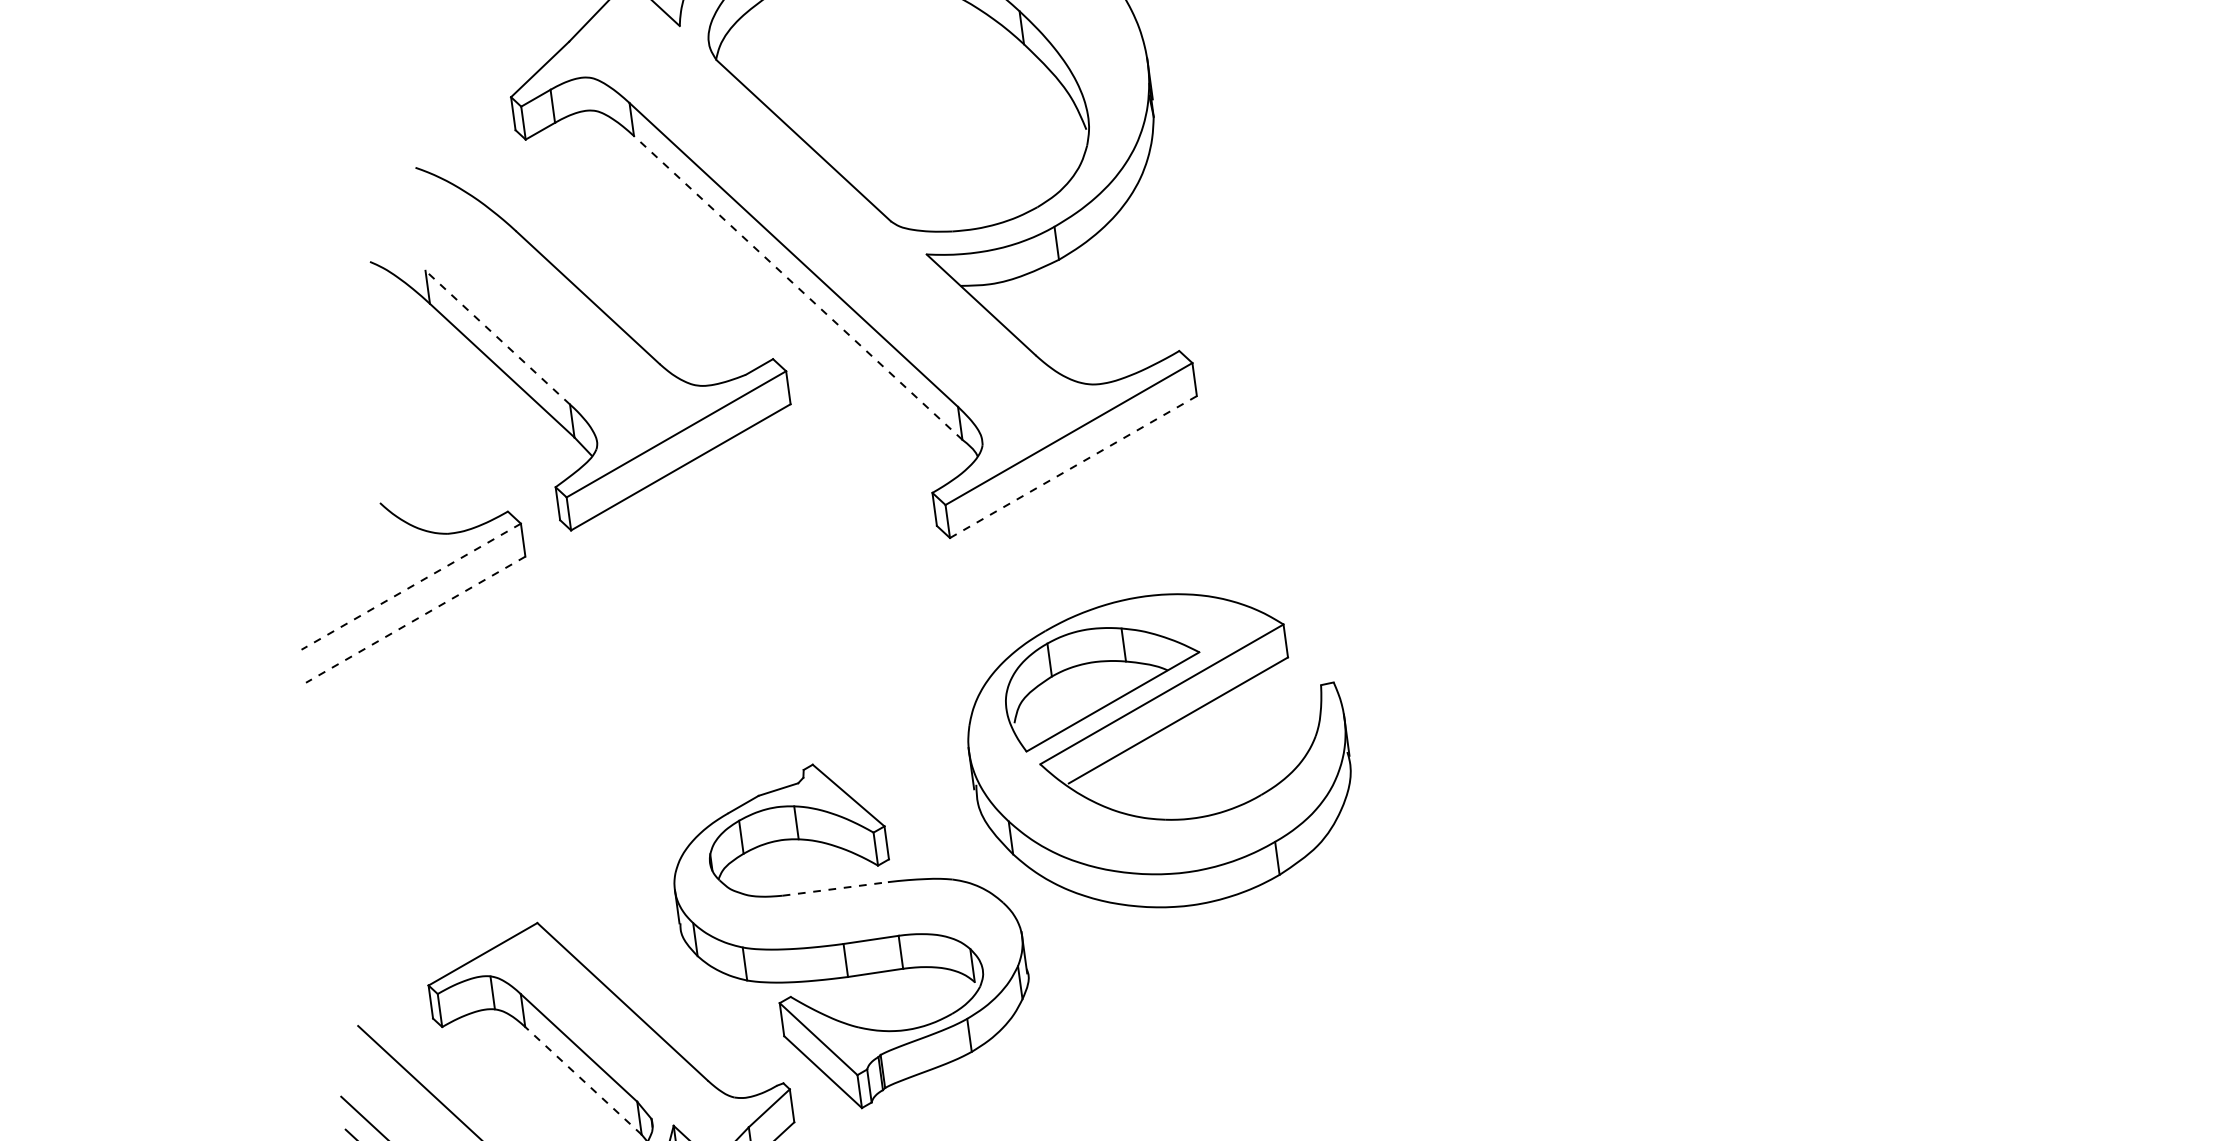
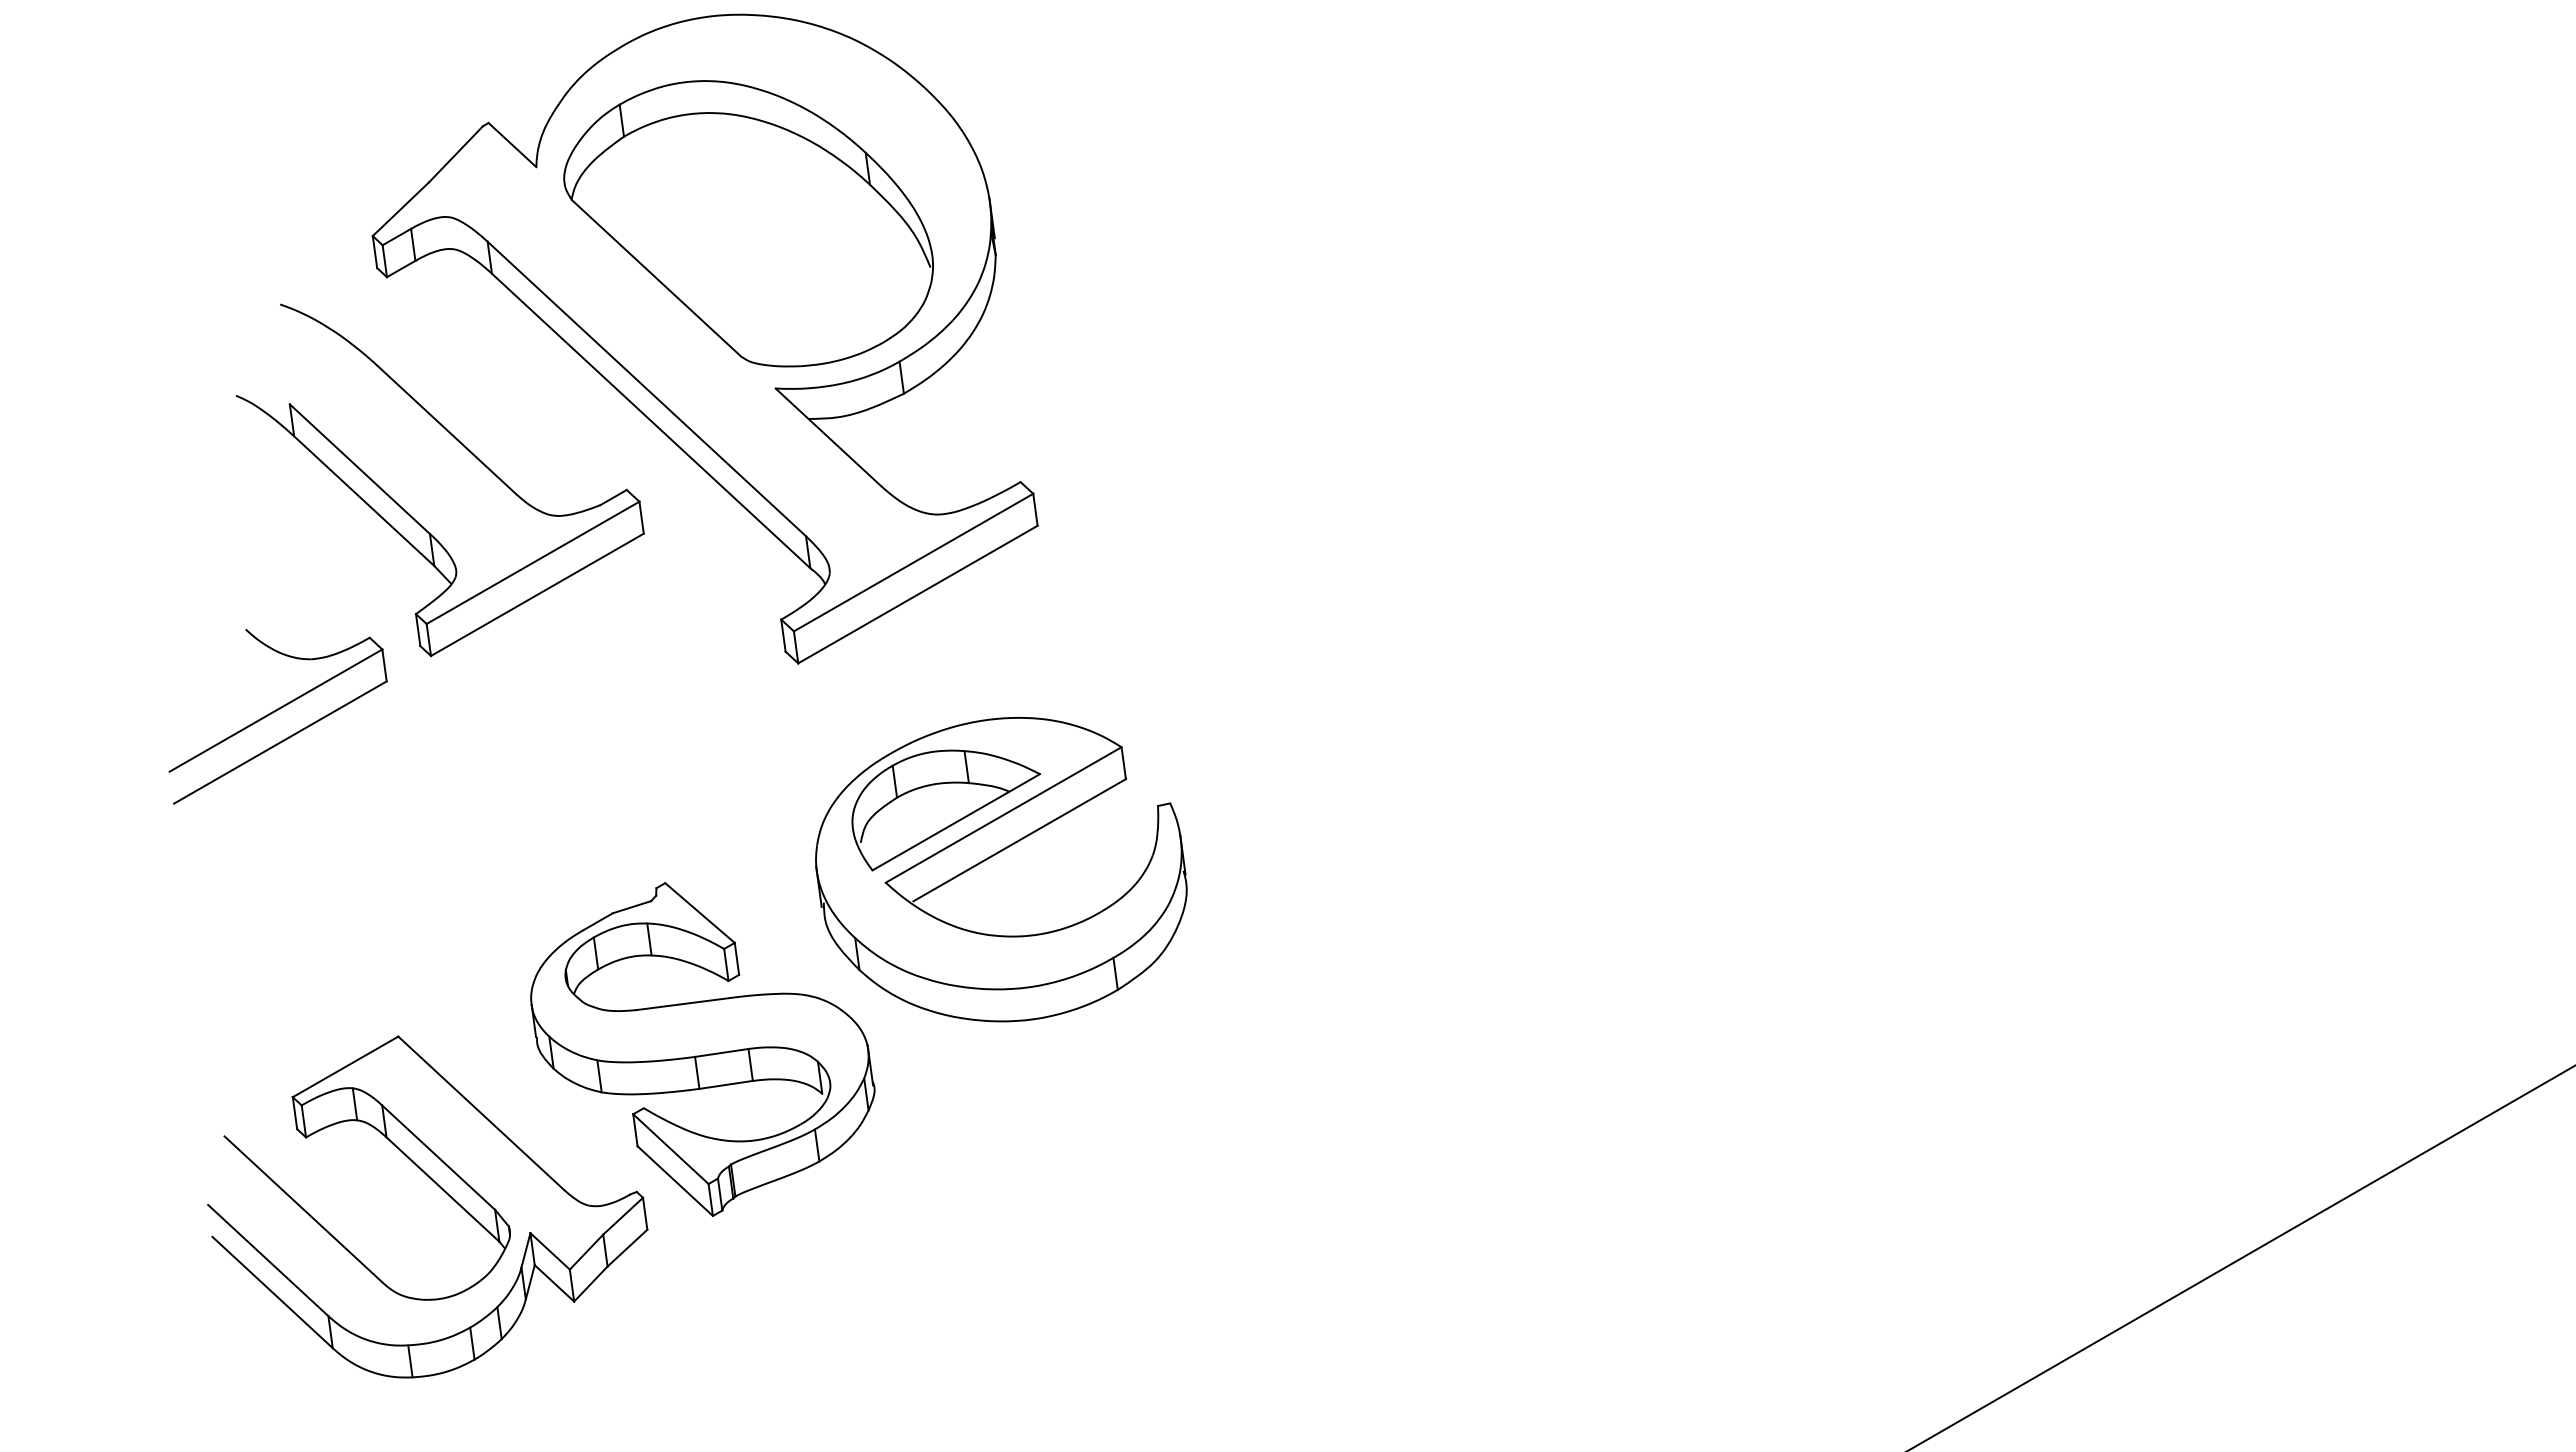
line: (798, 287) -> (651, 420), dashed -> solid
line: (497, 336) -> (359, 468), dashed -> solid
line: (1072, 466) -> (917, 594), dashed -> solid
line: (411, 586) -> (276, 710), dashed -> solid
line: (415, 619) -> (280, 742), dashed -> solid
line: (835, 888) -> (687, 1003), dashed -> solid
line: (582, 1080) -> (442, 1189), dashed -> solid

